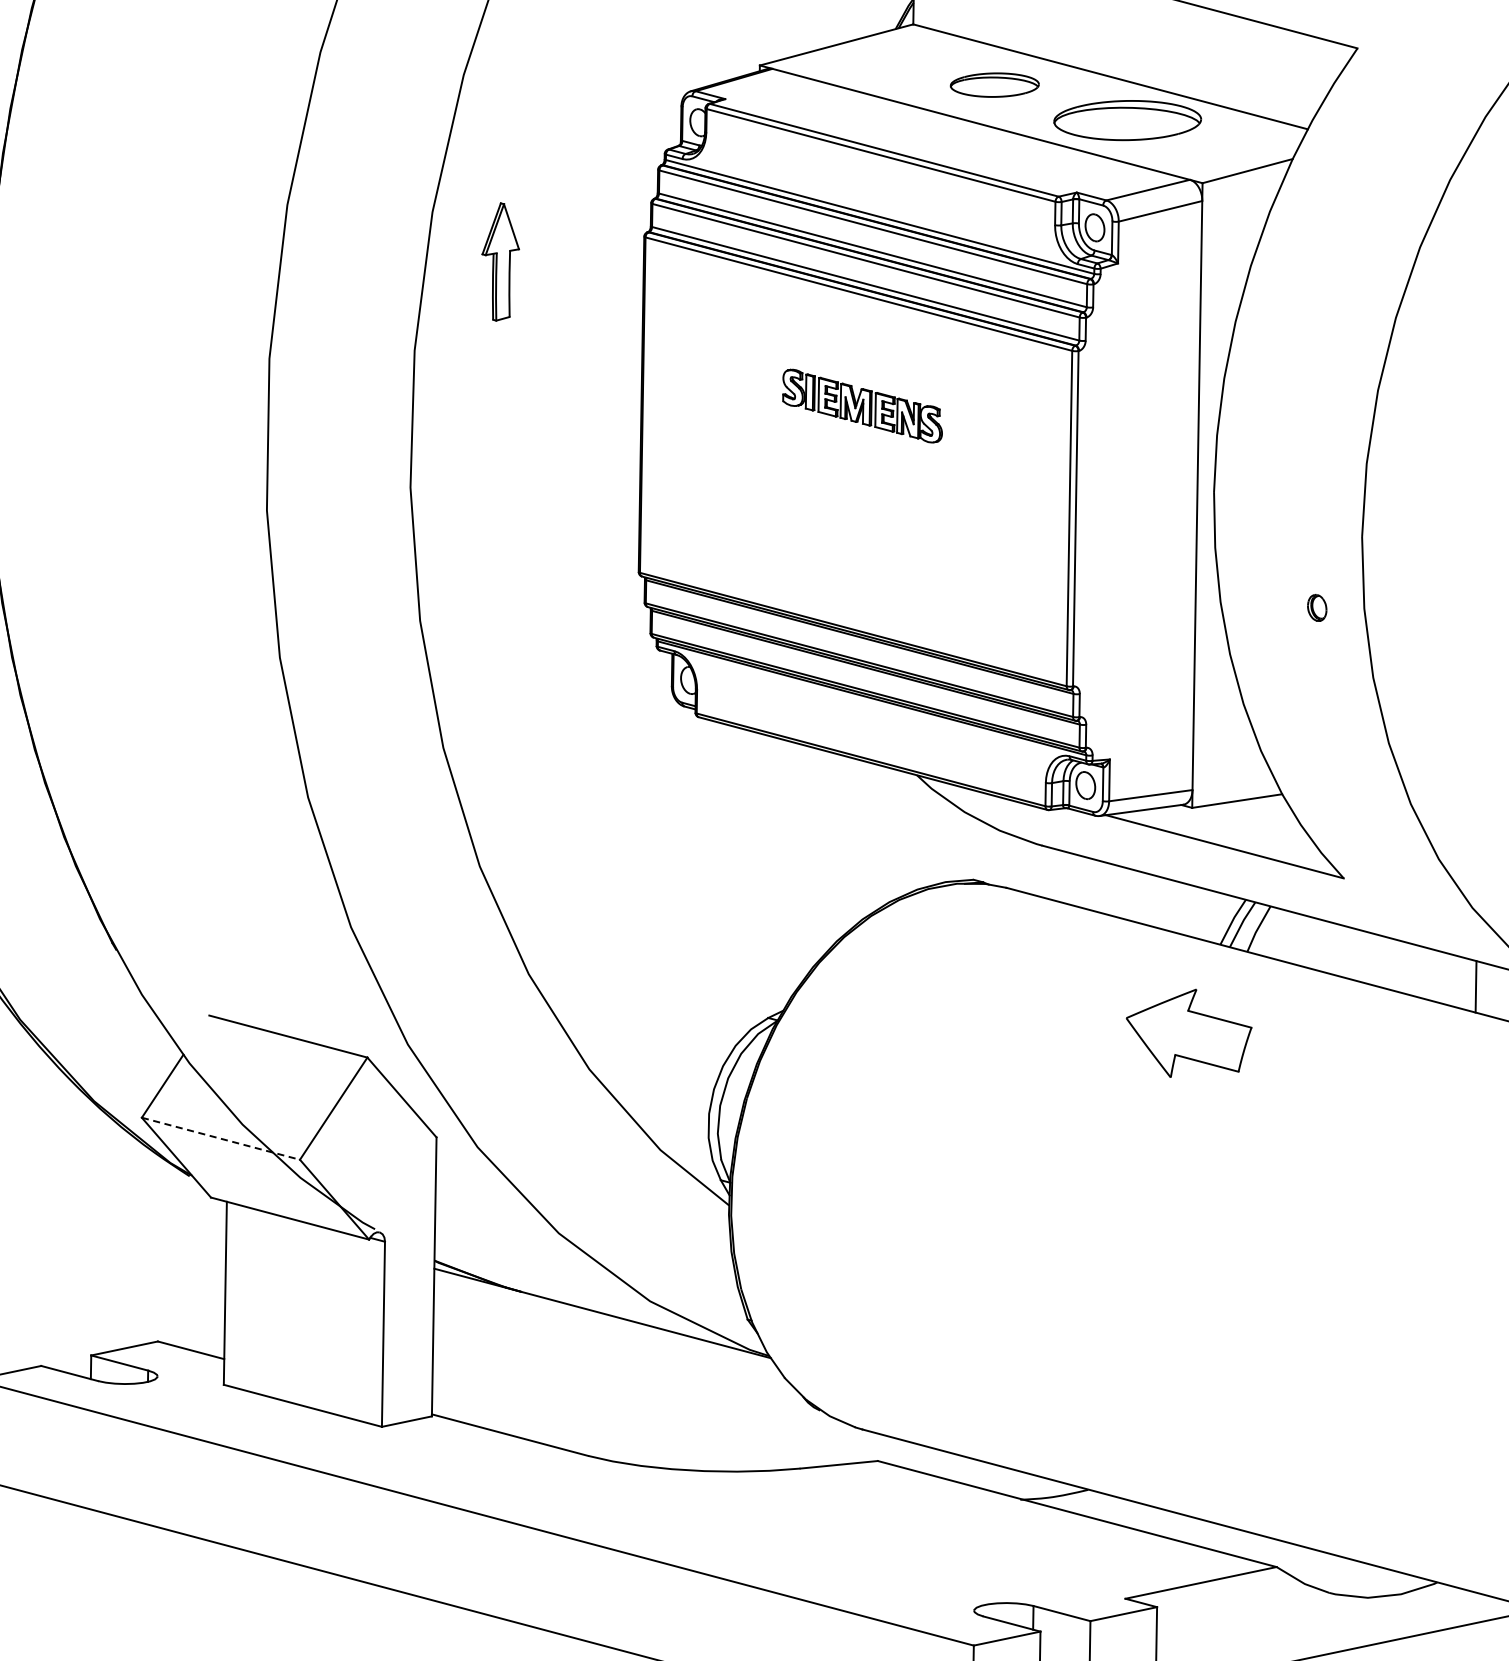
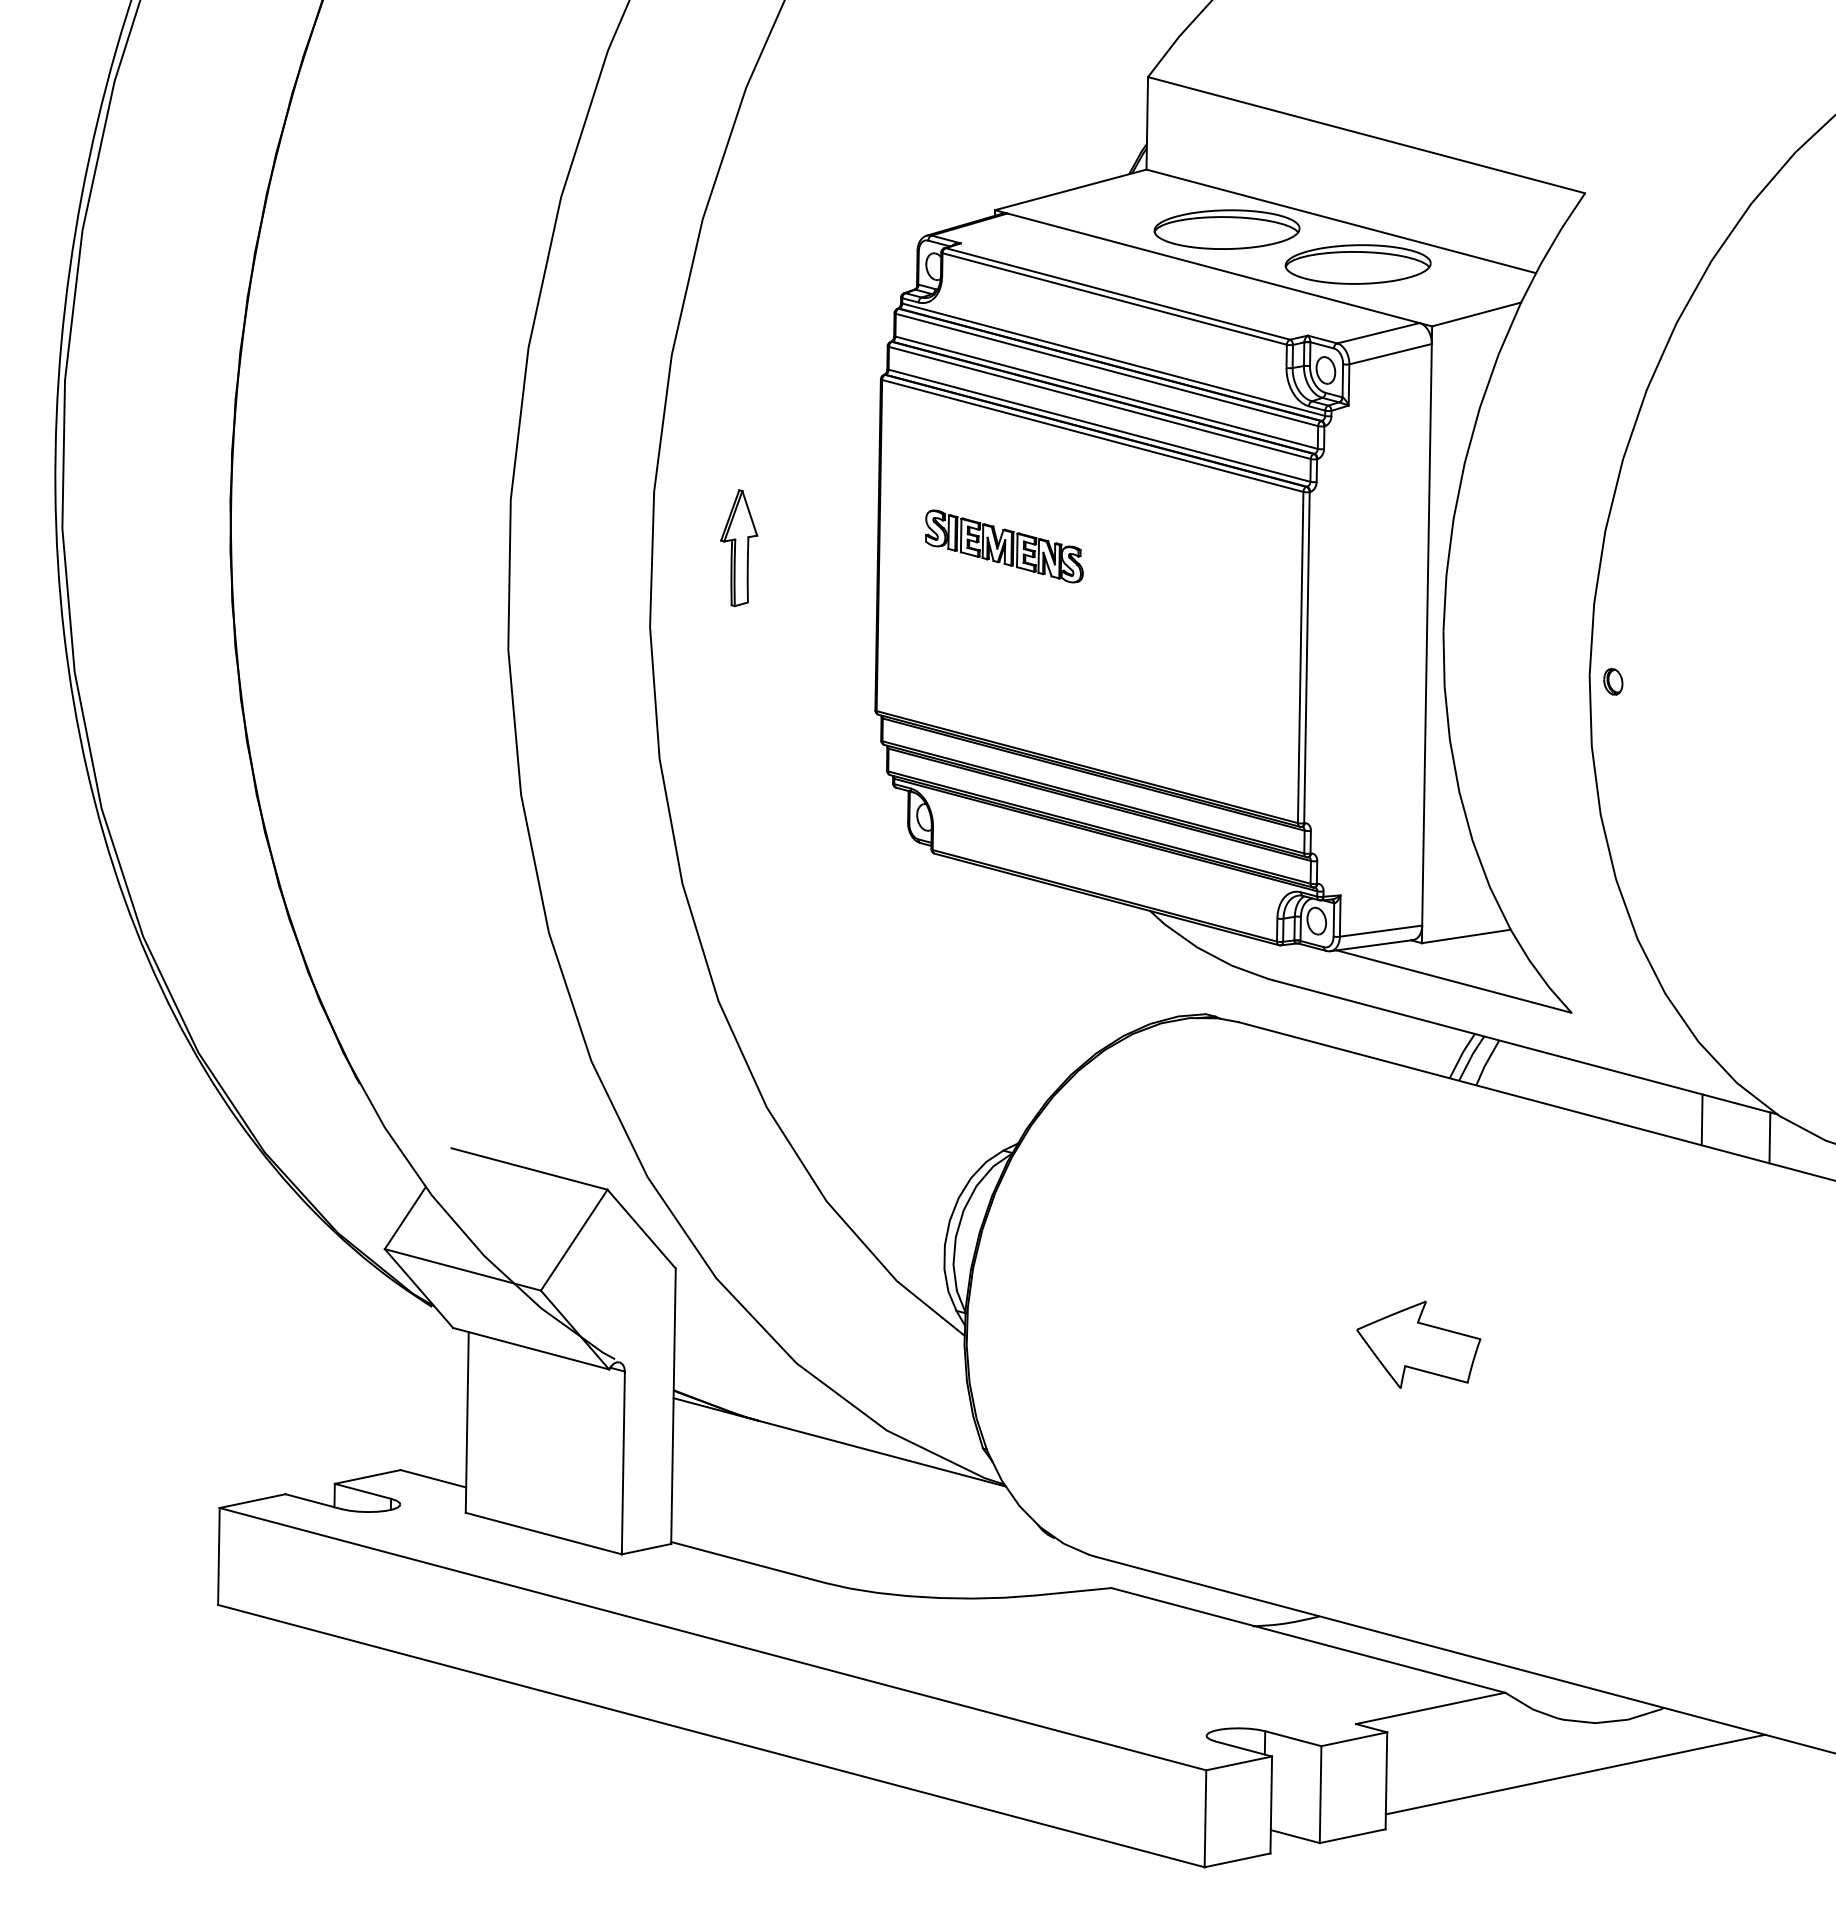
part: (994, 85) -> (1226, 229), size x1.67
part: (501, 262) -> (739, 548), moved
part: (862, 406) -> (1004, 546), moved
part: (1317, 607) -> (1613, 681), moved
part: (1188, 1033) -> (1418, 1344), moved
line: (220, 1138) -> (462, 1269), dashed -> solid

